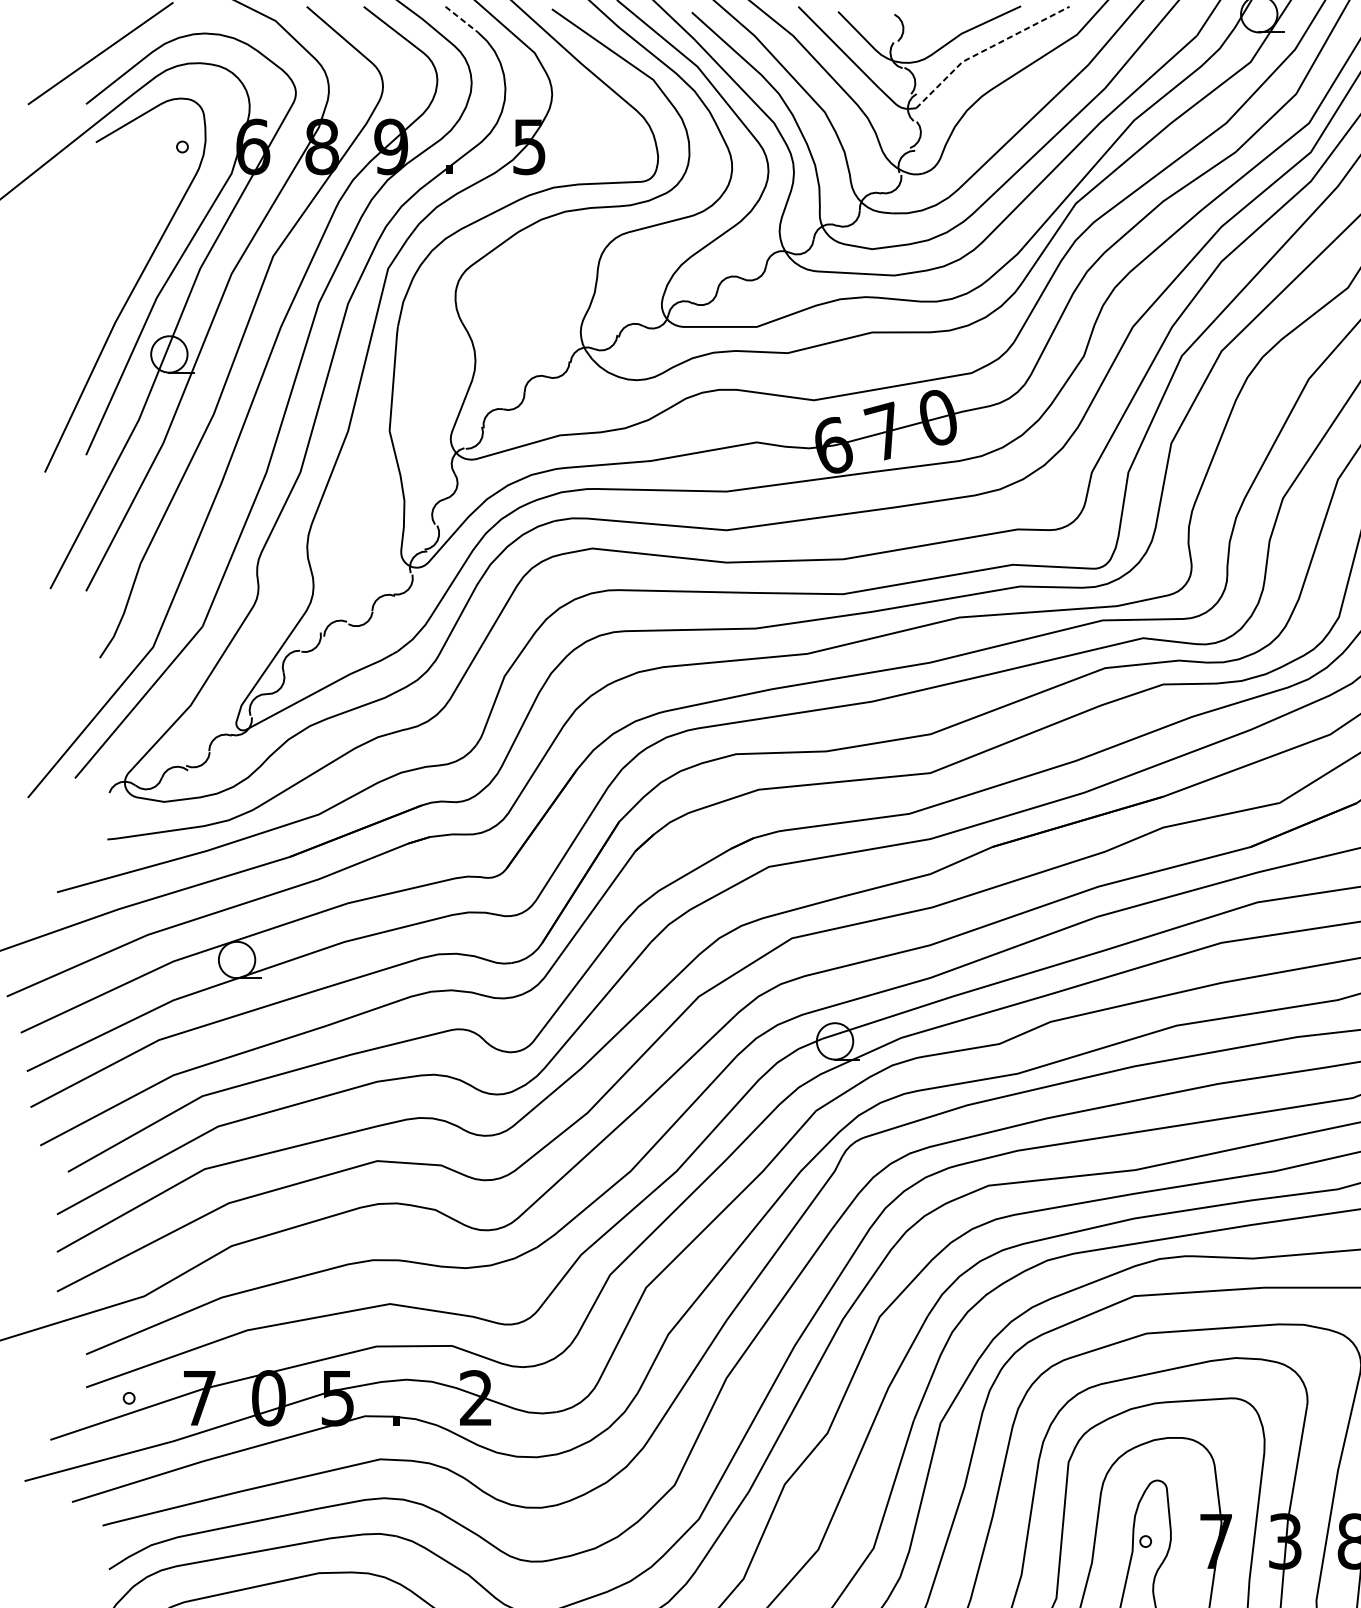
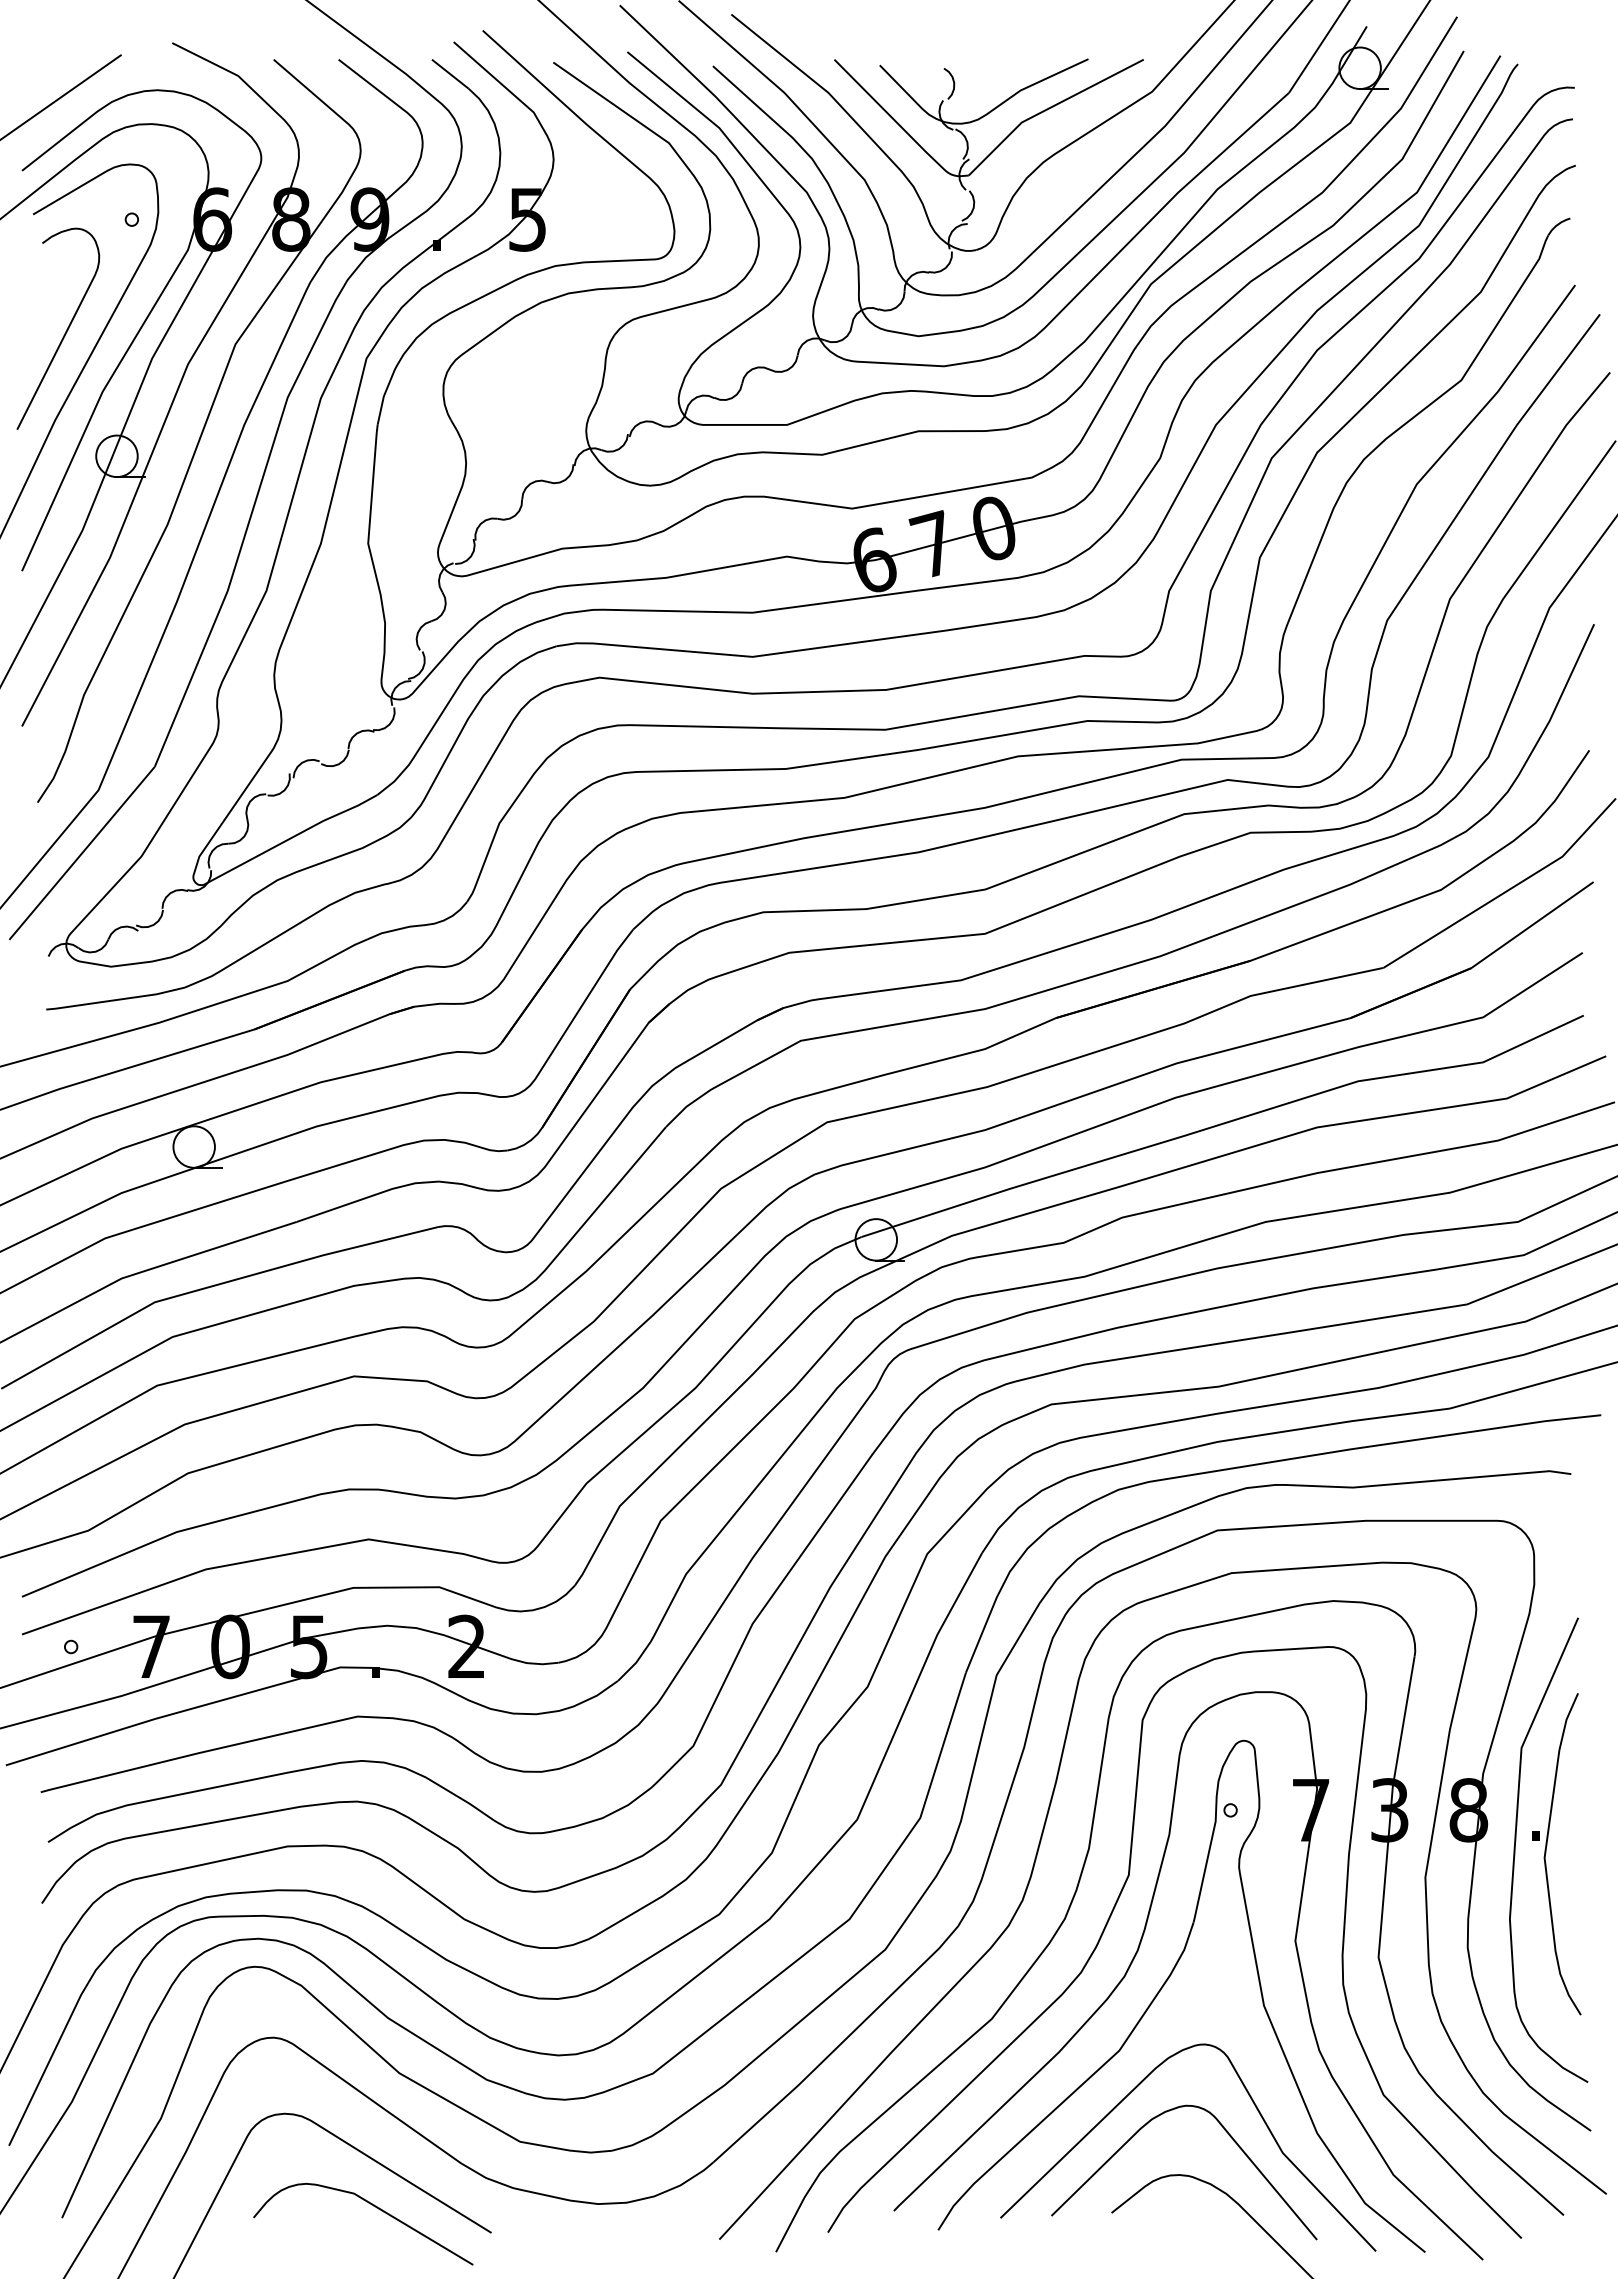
line: (461, 19) -> (450, 74), dashed -> solid
line: (986, 49) -> (1049, 108), dashed -> solid
curve: (124, 245) -> (65, 331), added

